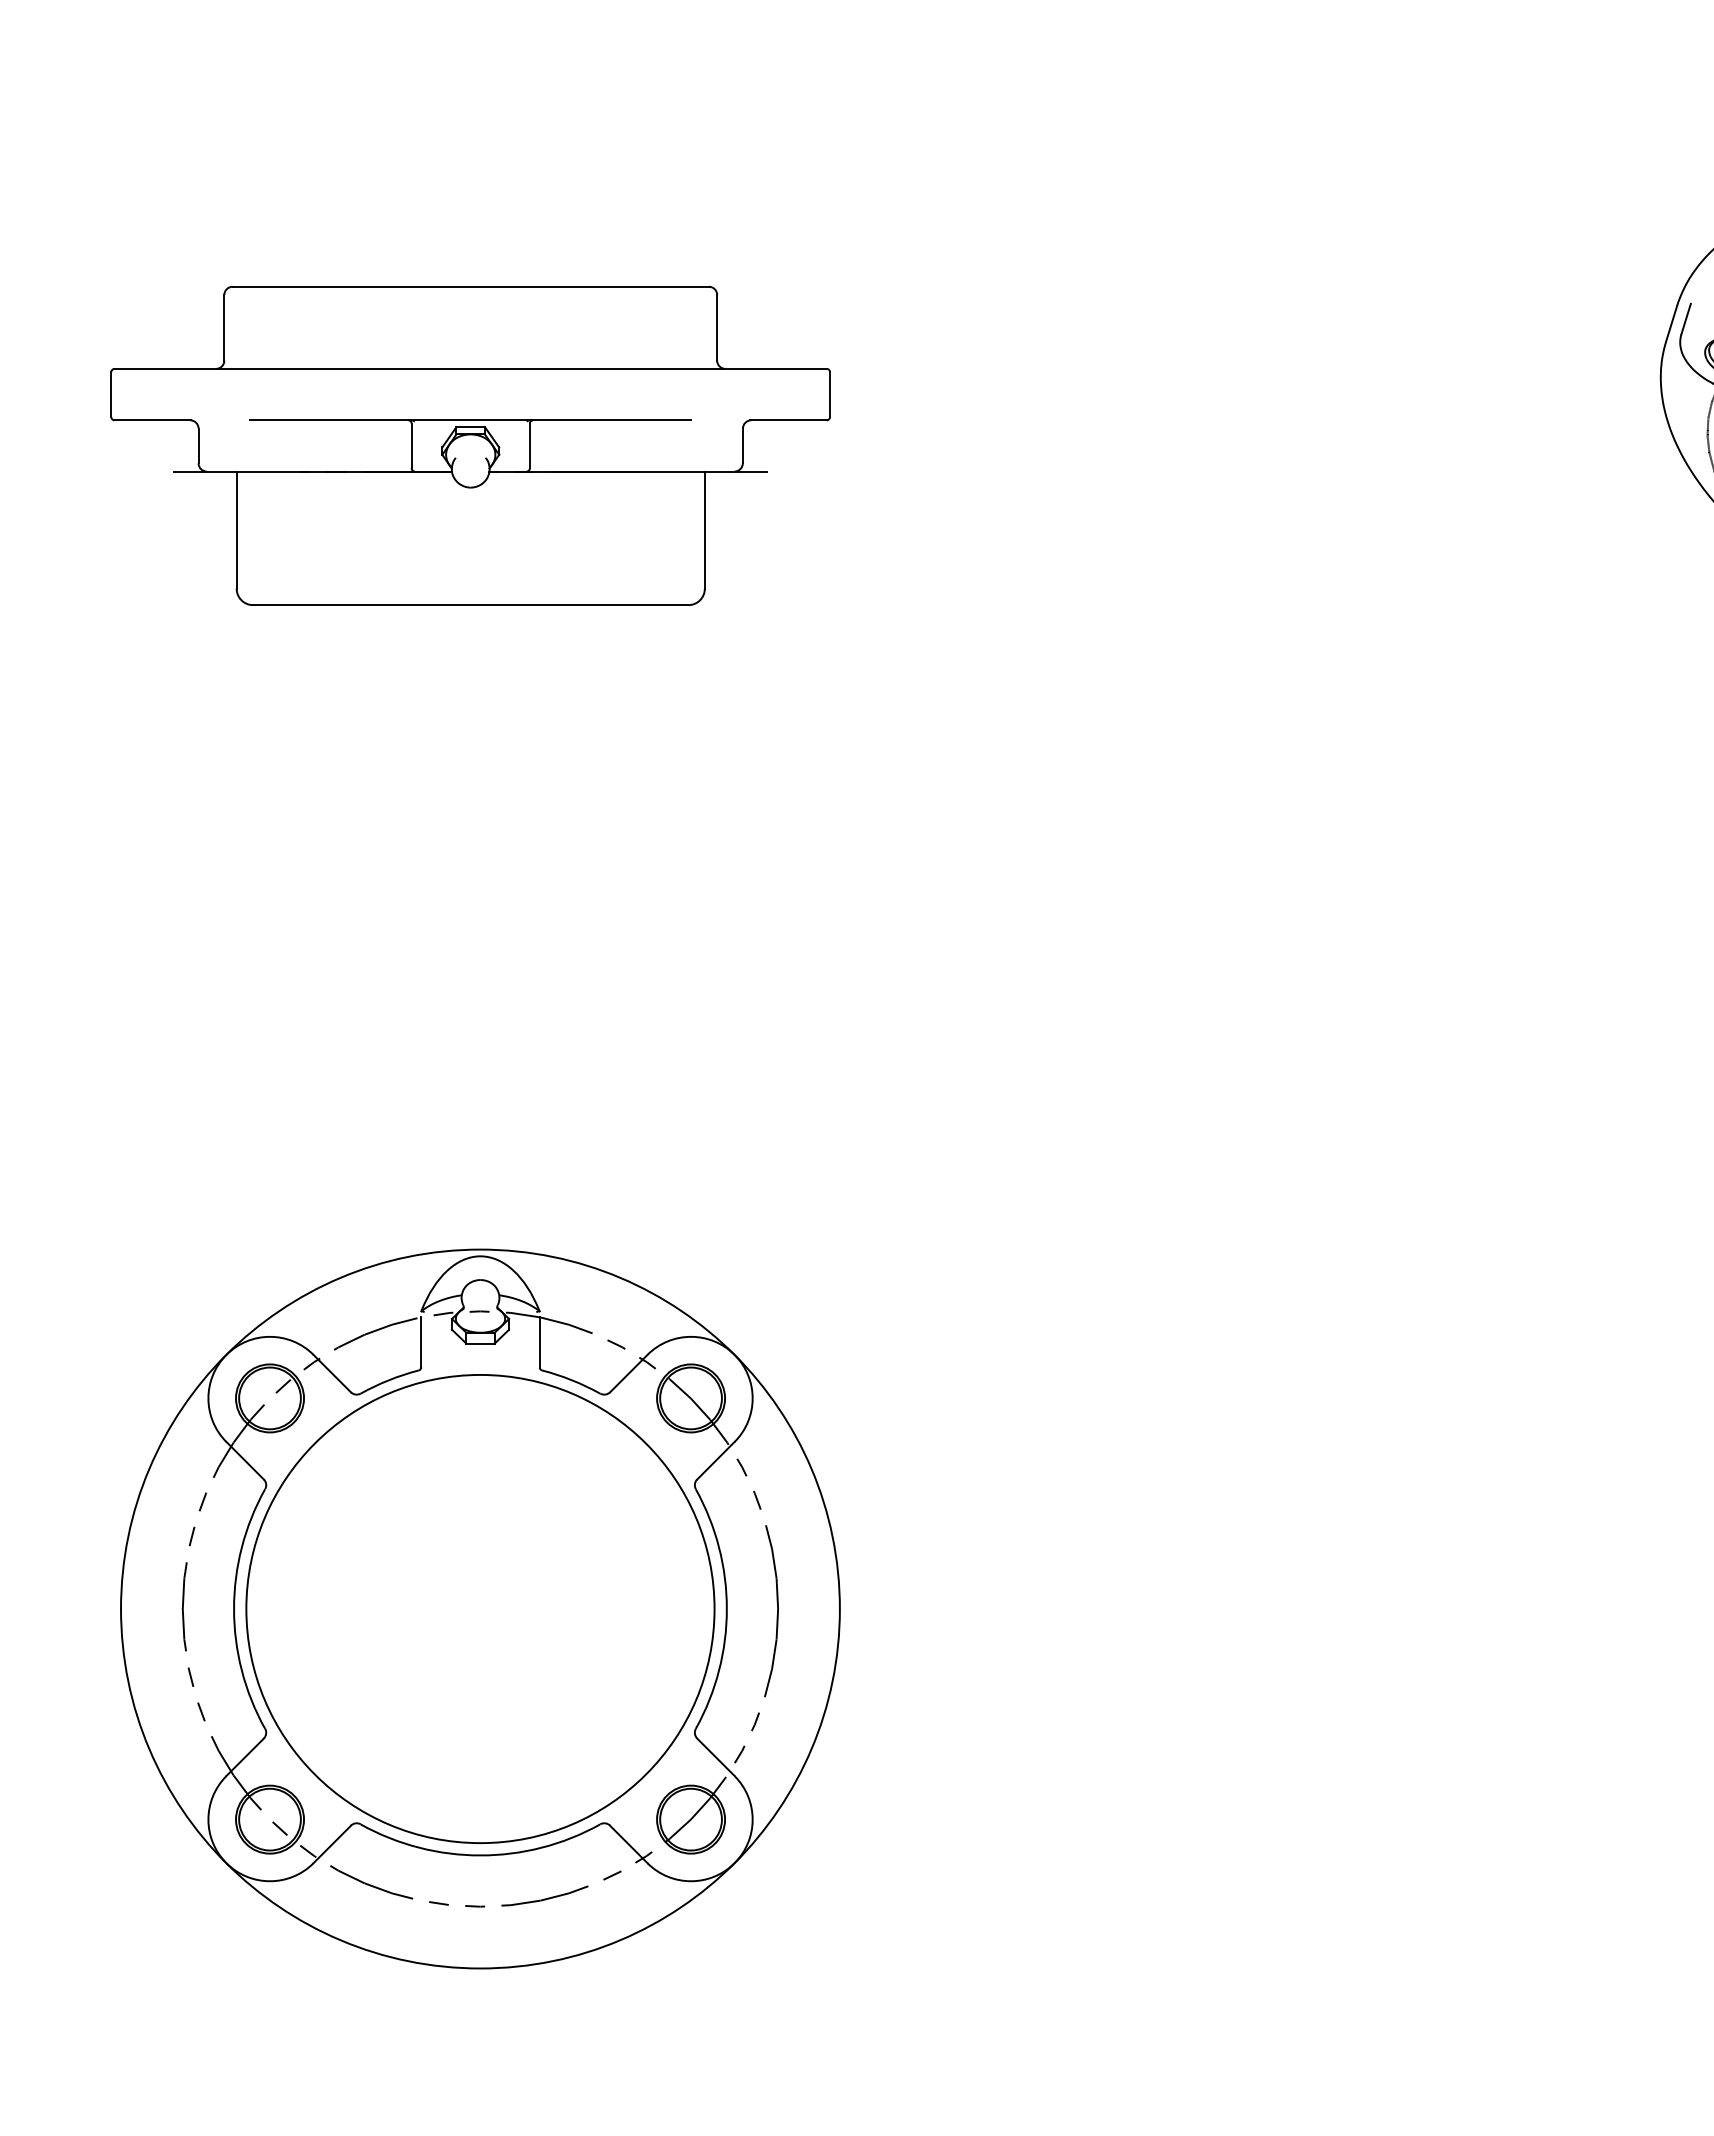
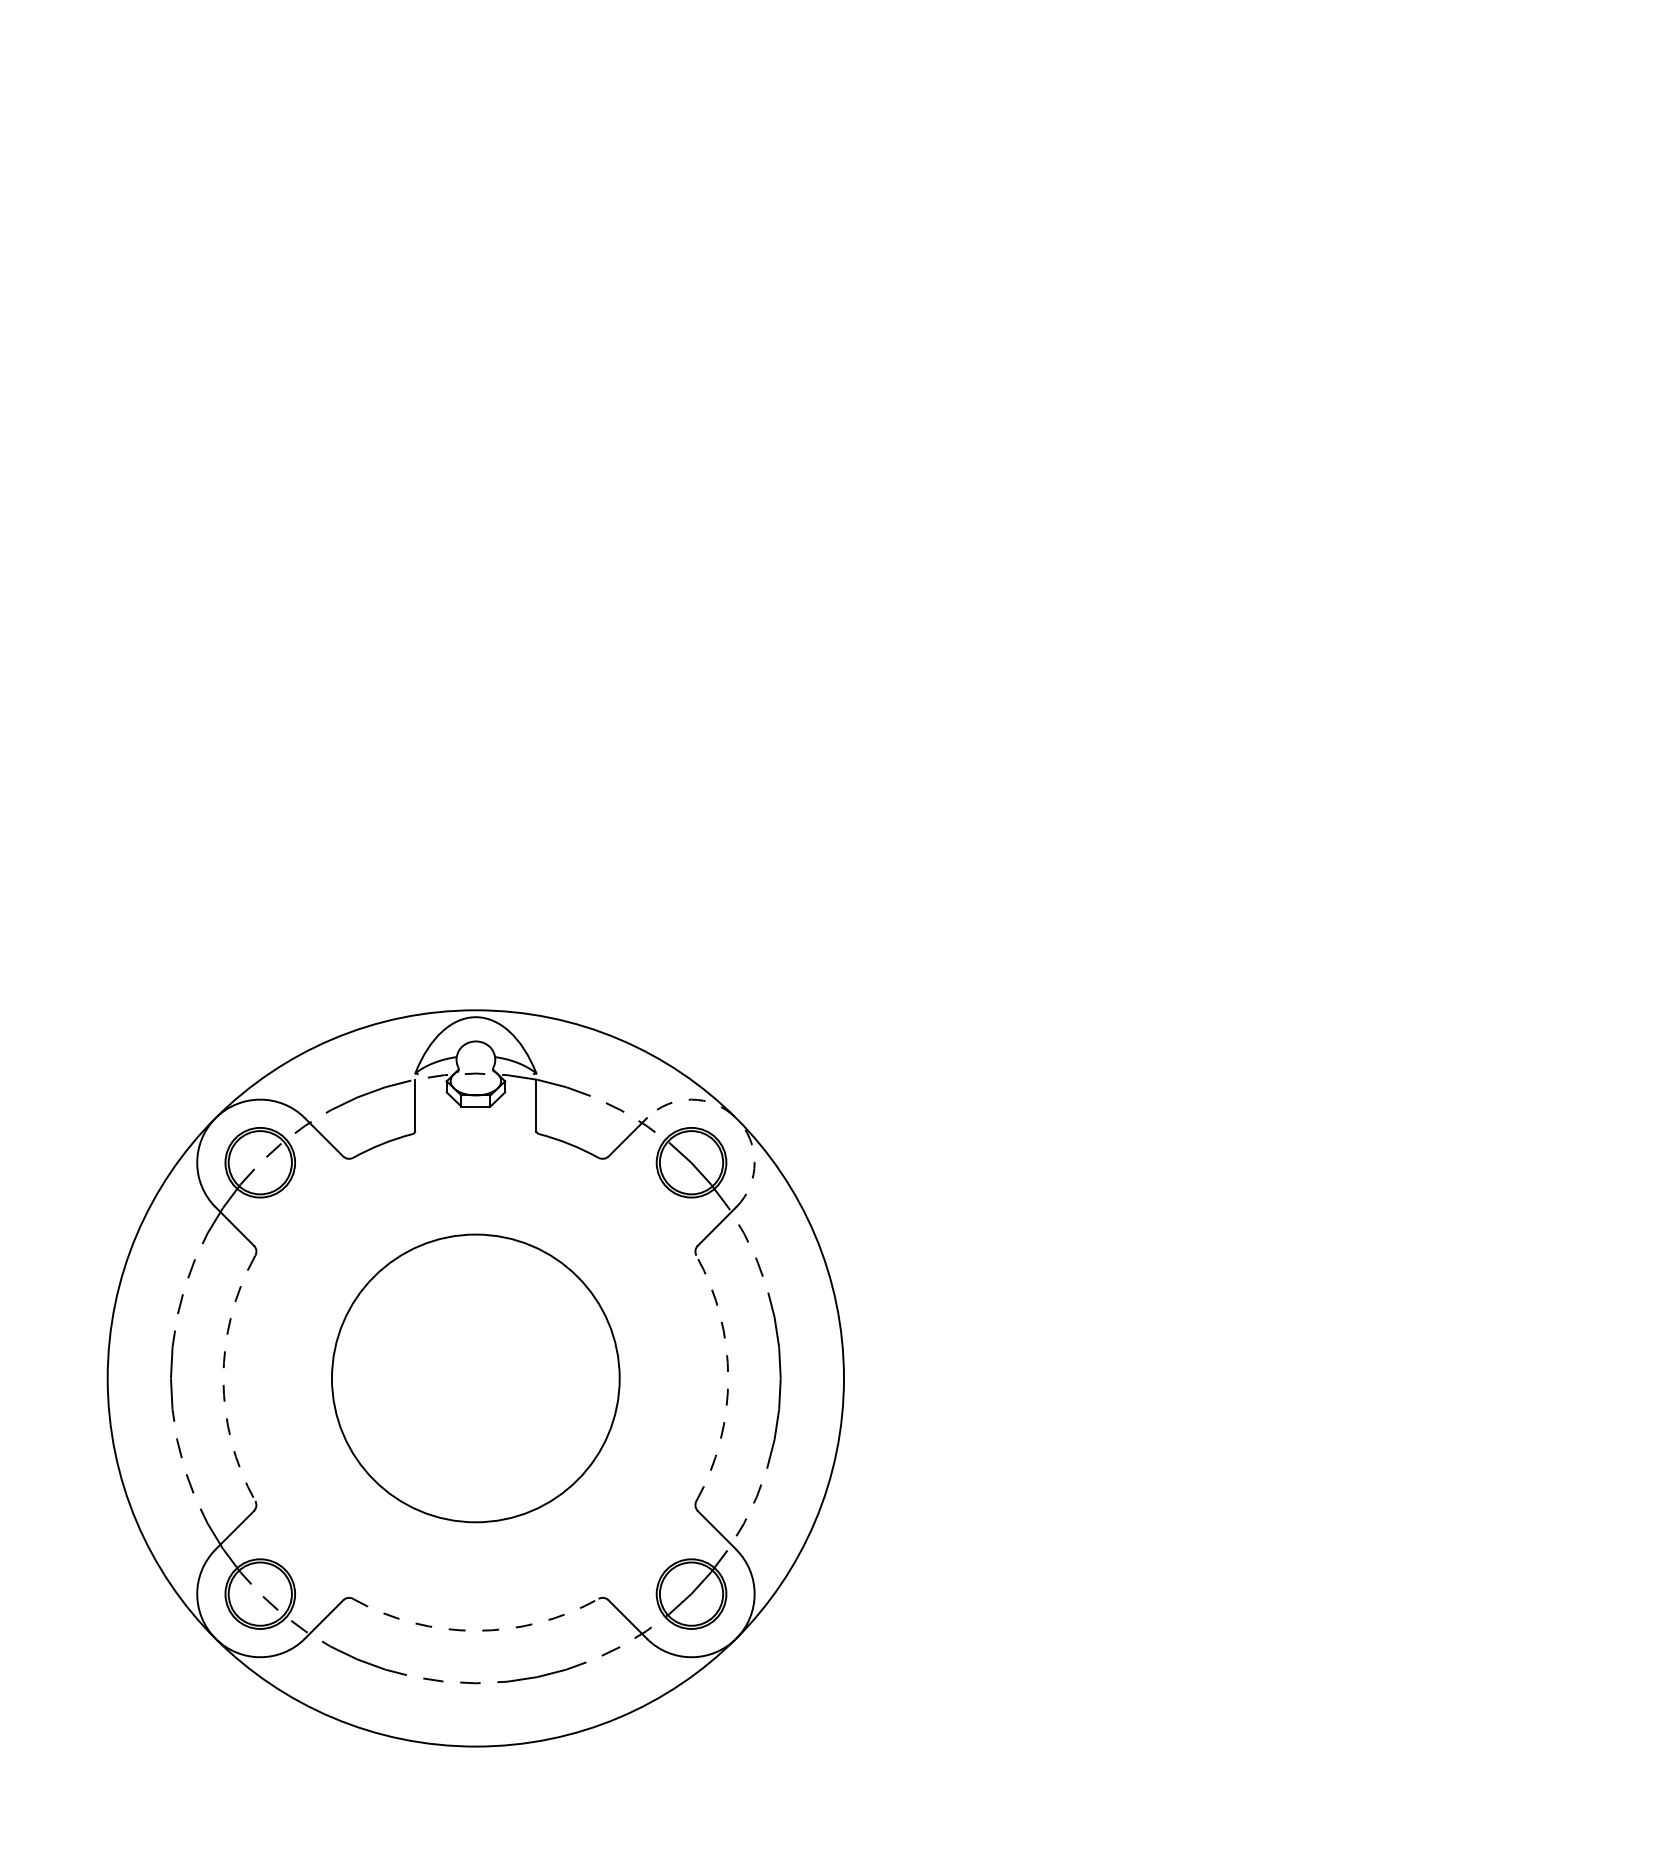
part: (470, 445) -> (465, 186), removed
arc: (734, 1354) -> (736, 1117), solid -> dashed
circle: (480, 1608) -> (475, 1377), size x0.6
arc: (234, 1609) -> (223, 1378), solid -> dashed
arc: (726, 1609) -> (727, 1378), solid -> dashed
arc: (480, 1855) -> (475, 1630), solid -> dashed

